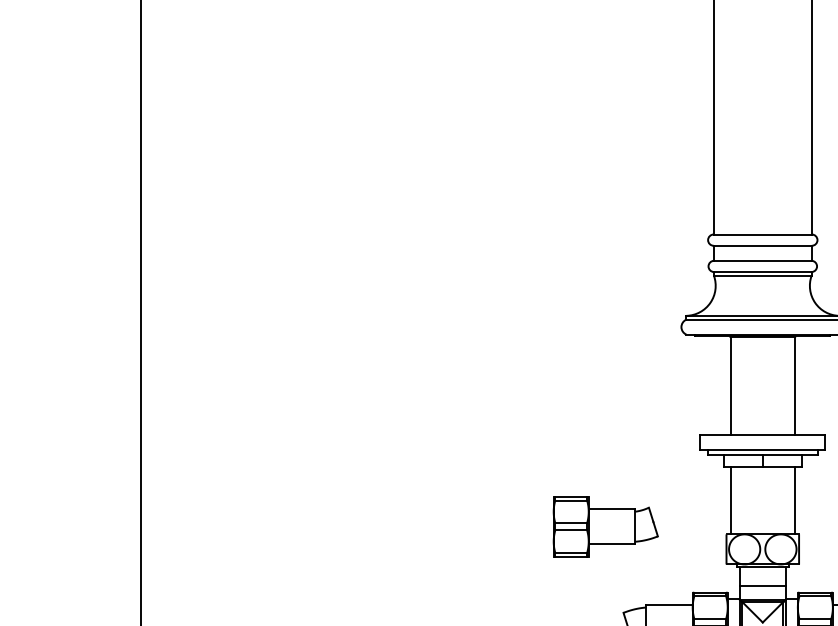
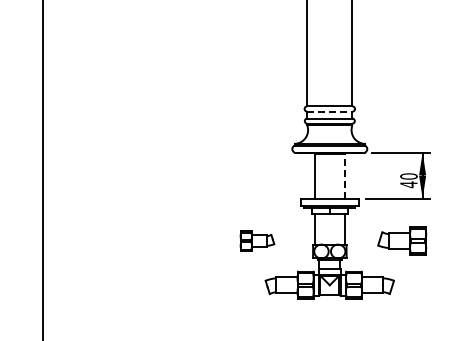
line: (762, 245) -> (329, 111), solid -> dashed
line: (794, 384) -> (344, 175), solid -> dashed
part: (605, 525) -> (257, 240), size x0.7

